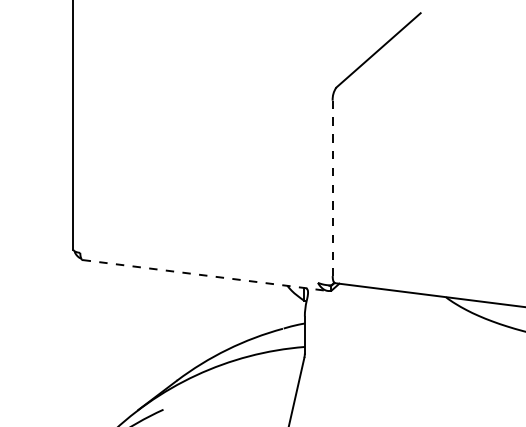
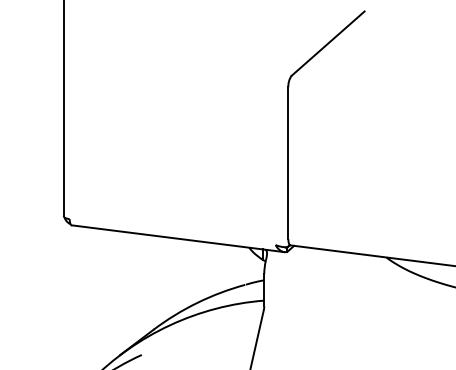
line: (332, 188) -> (288, 163), dashed -> solid
line: (205, 275) -> (178, 238), dashed -> solid

